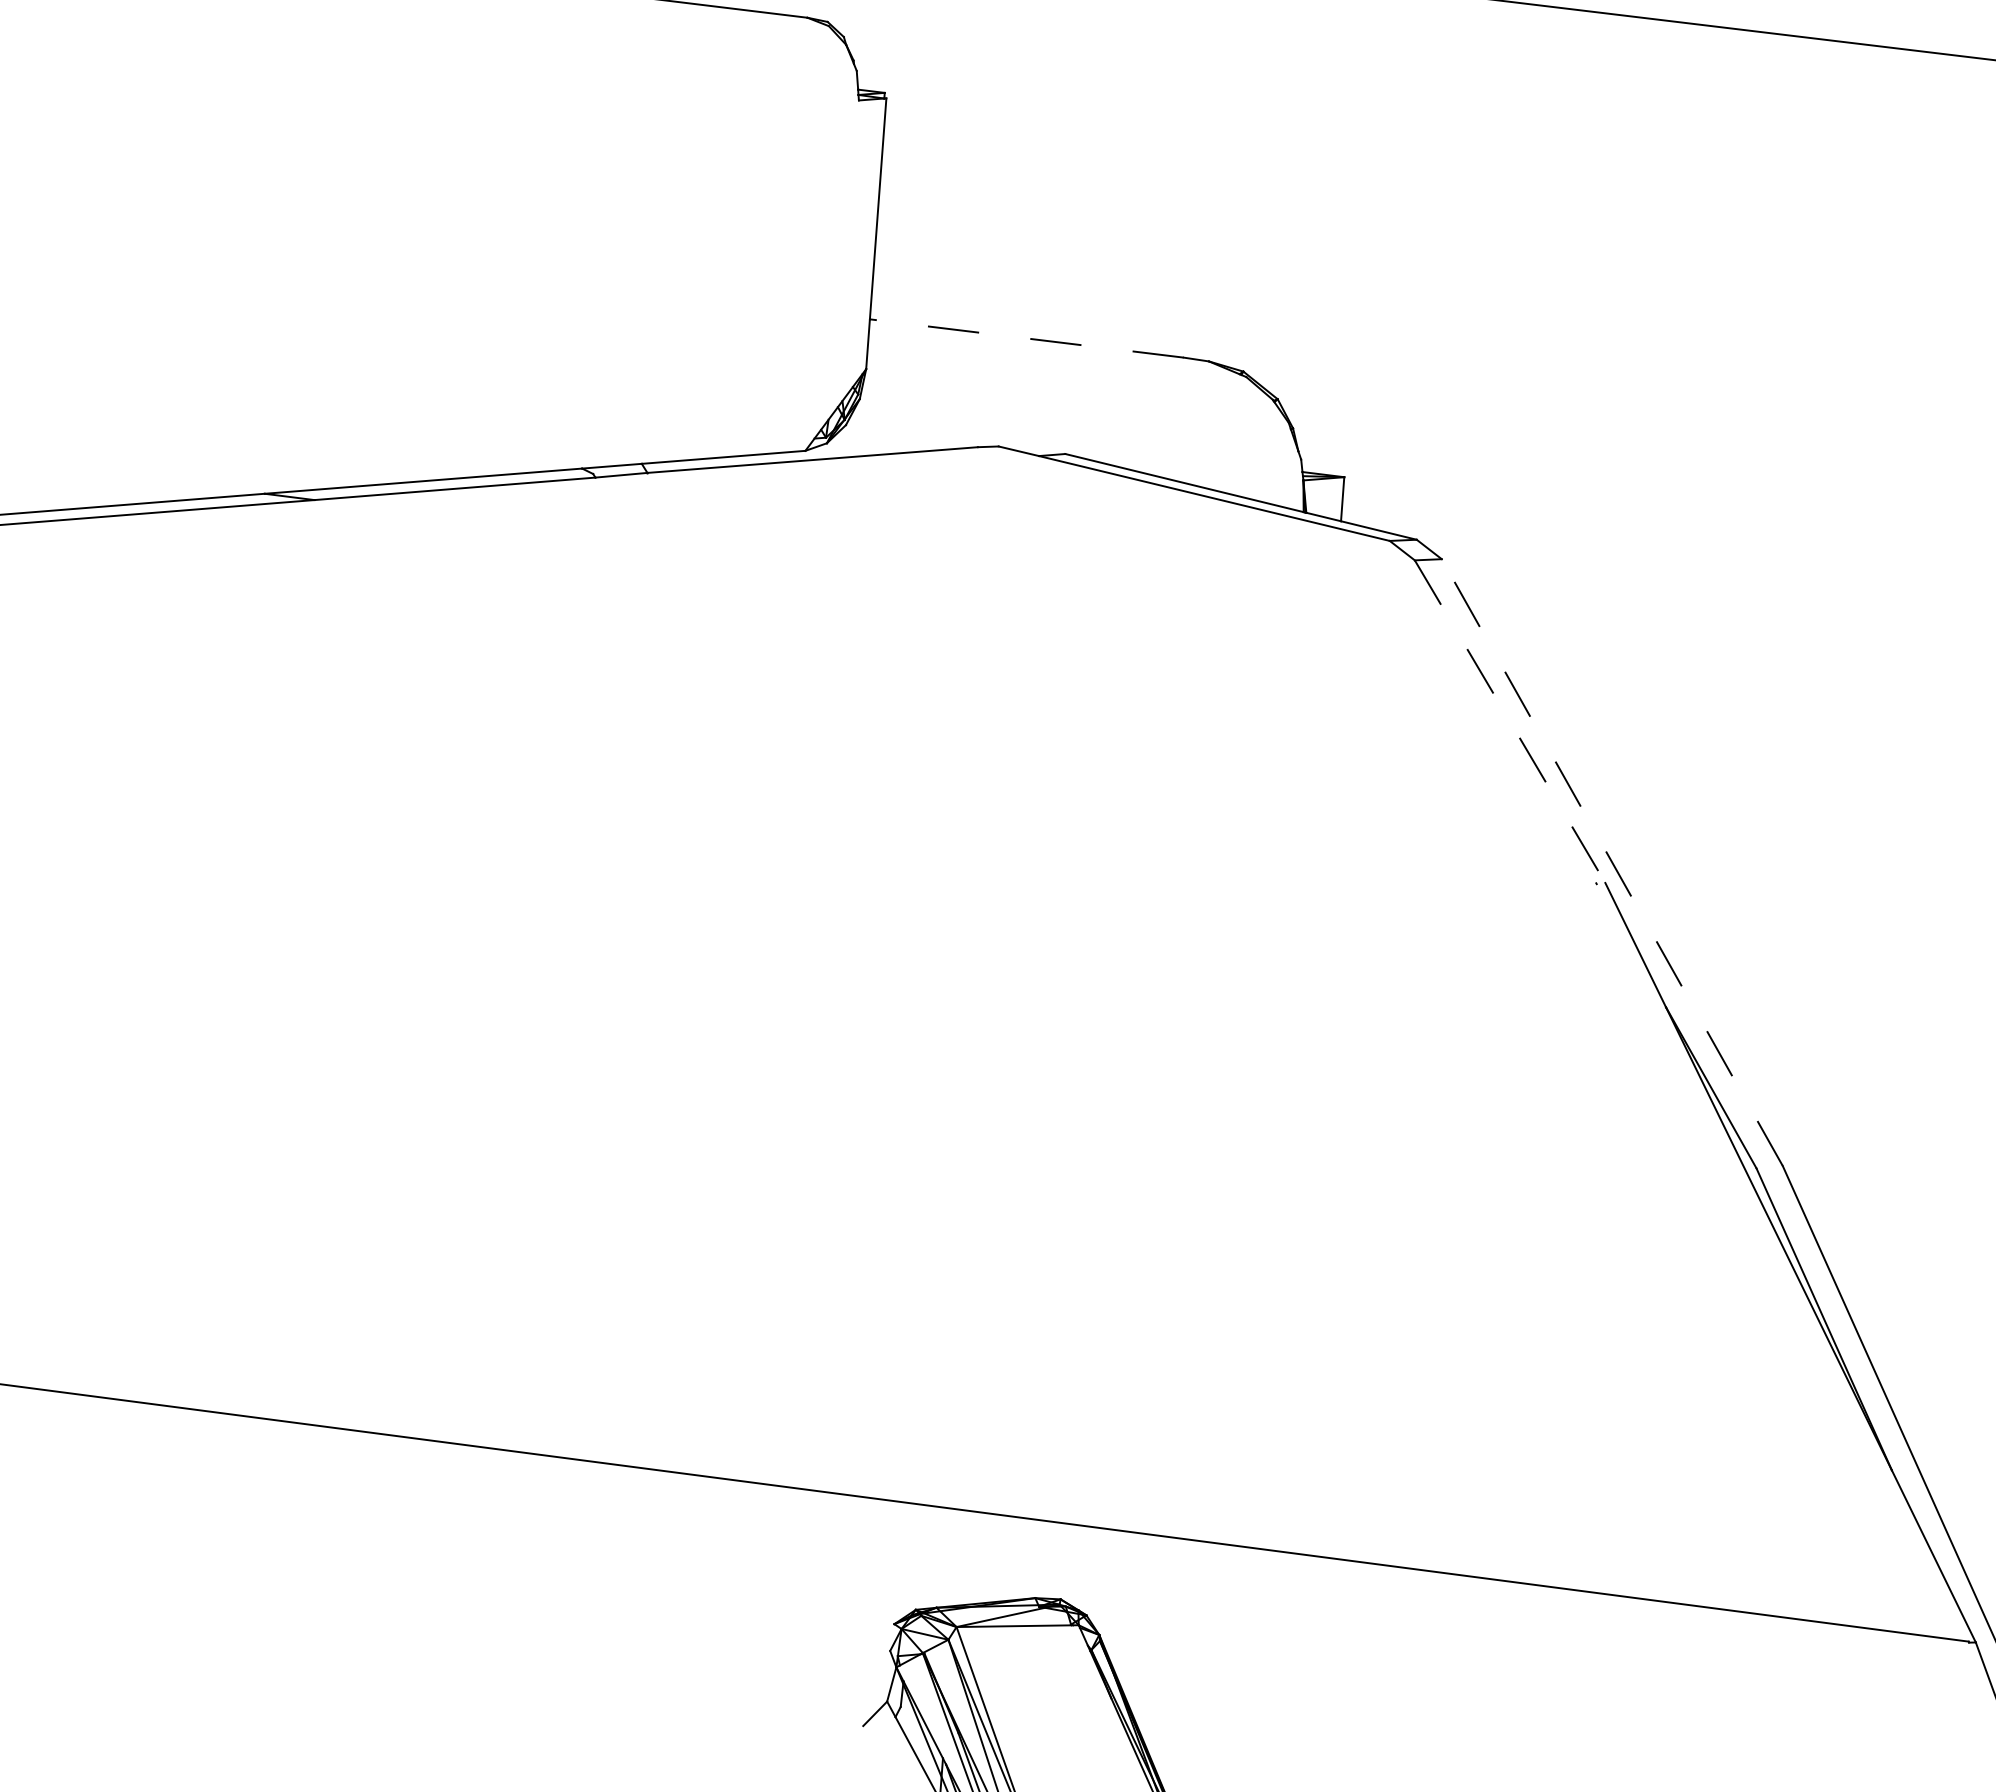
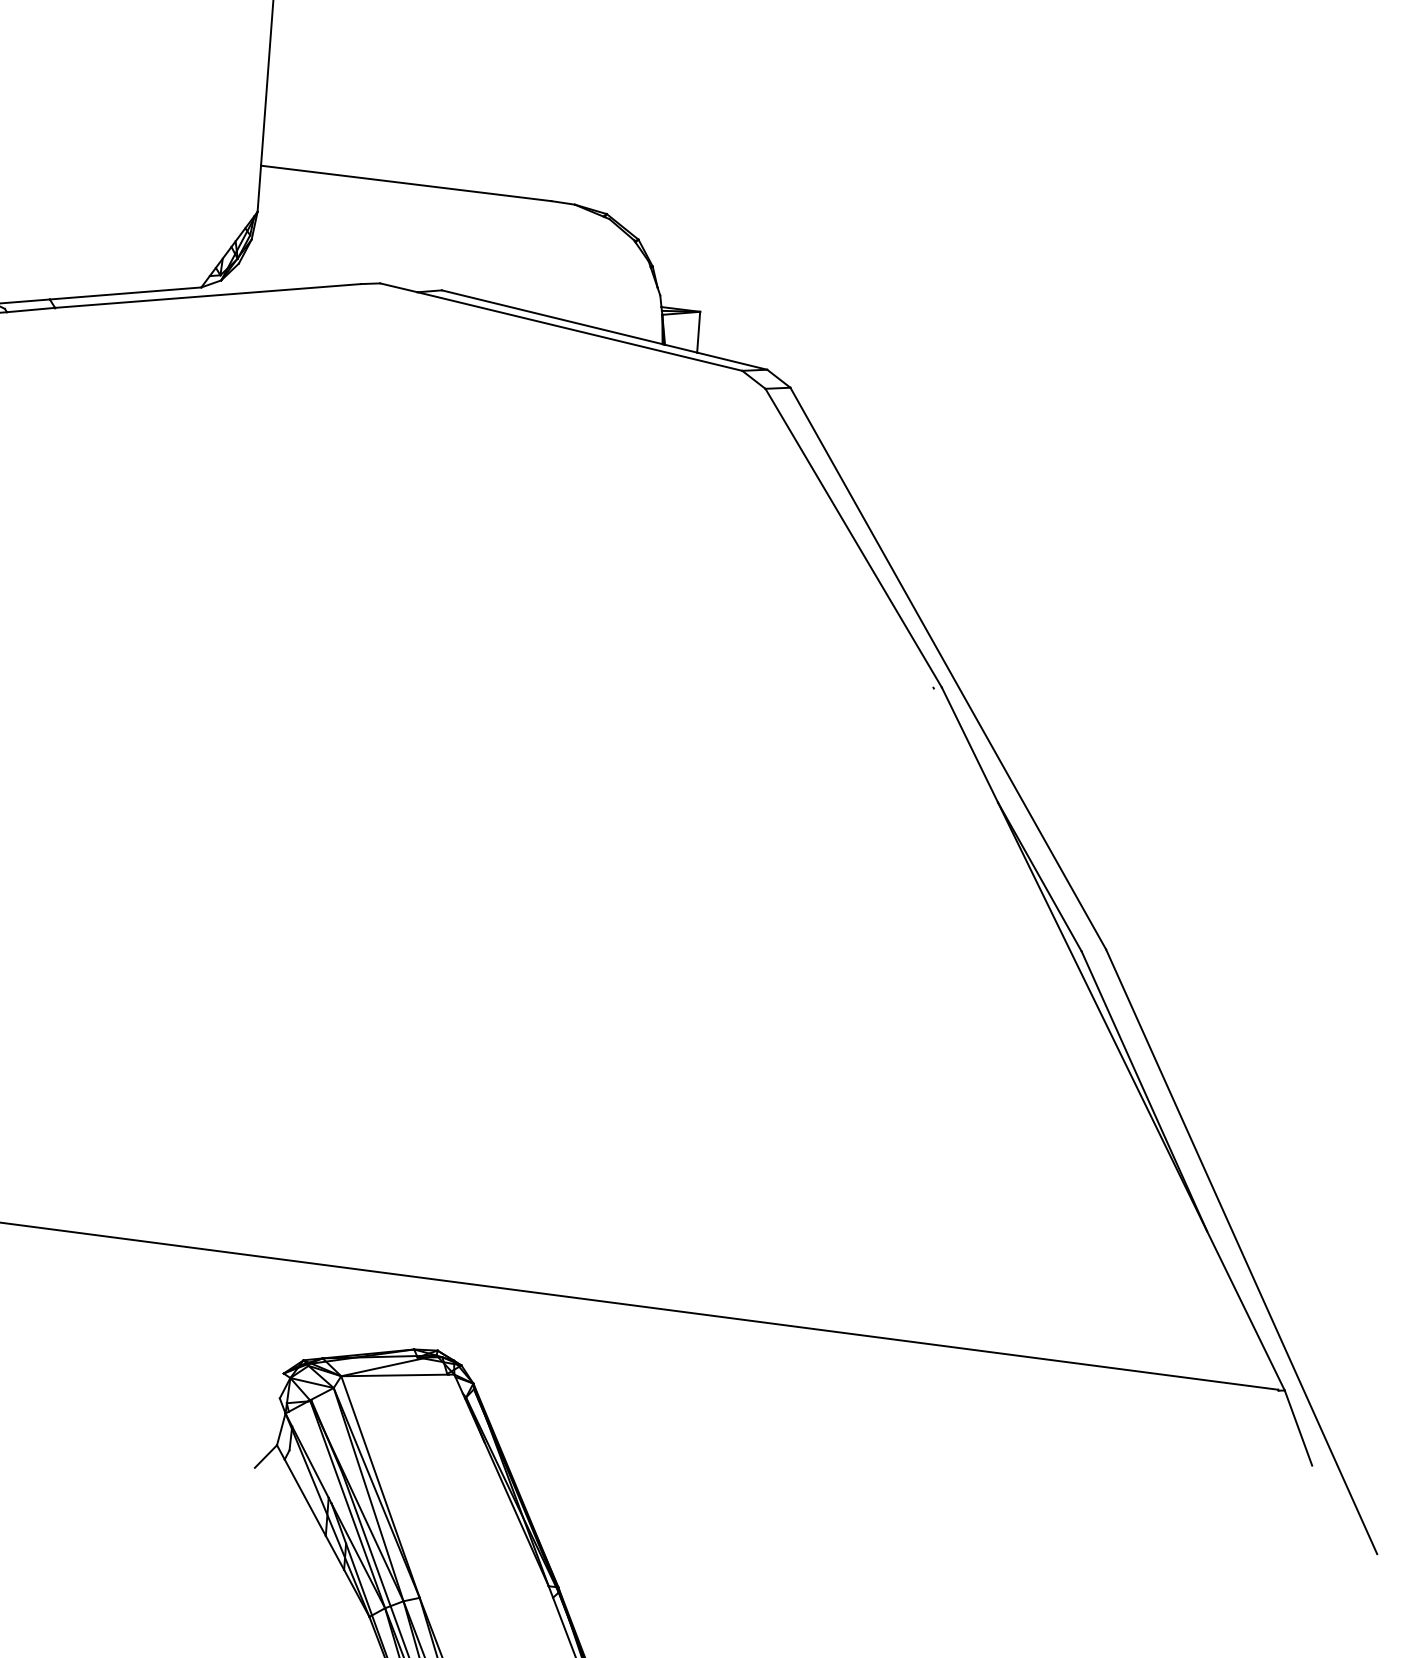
line: (1026, 338) -> (405, 183), dashed -> solid
line: (1510, 722) -> (854, 538), dashed -> solid
line: (1612, 862) -> (948, 668), dashed -> solid

